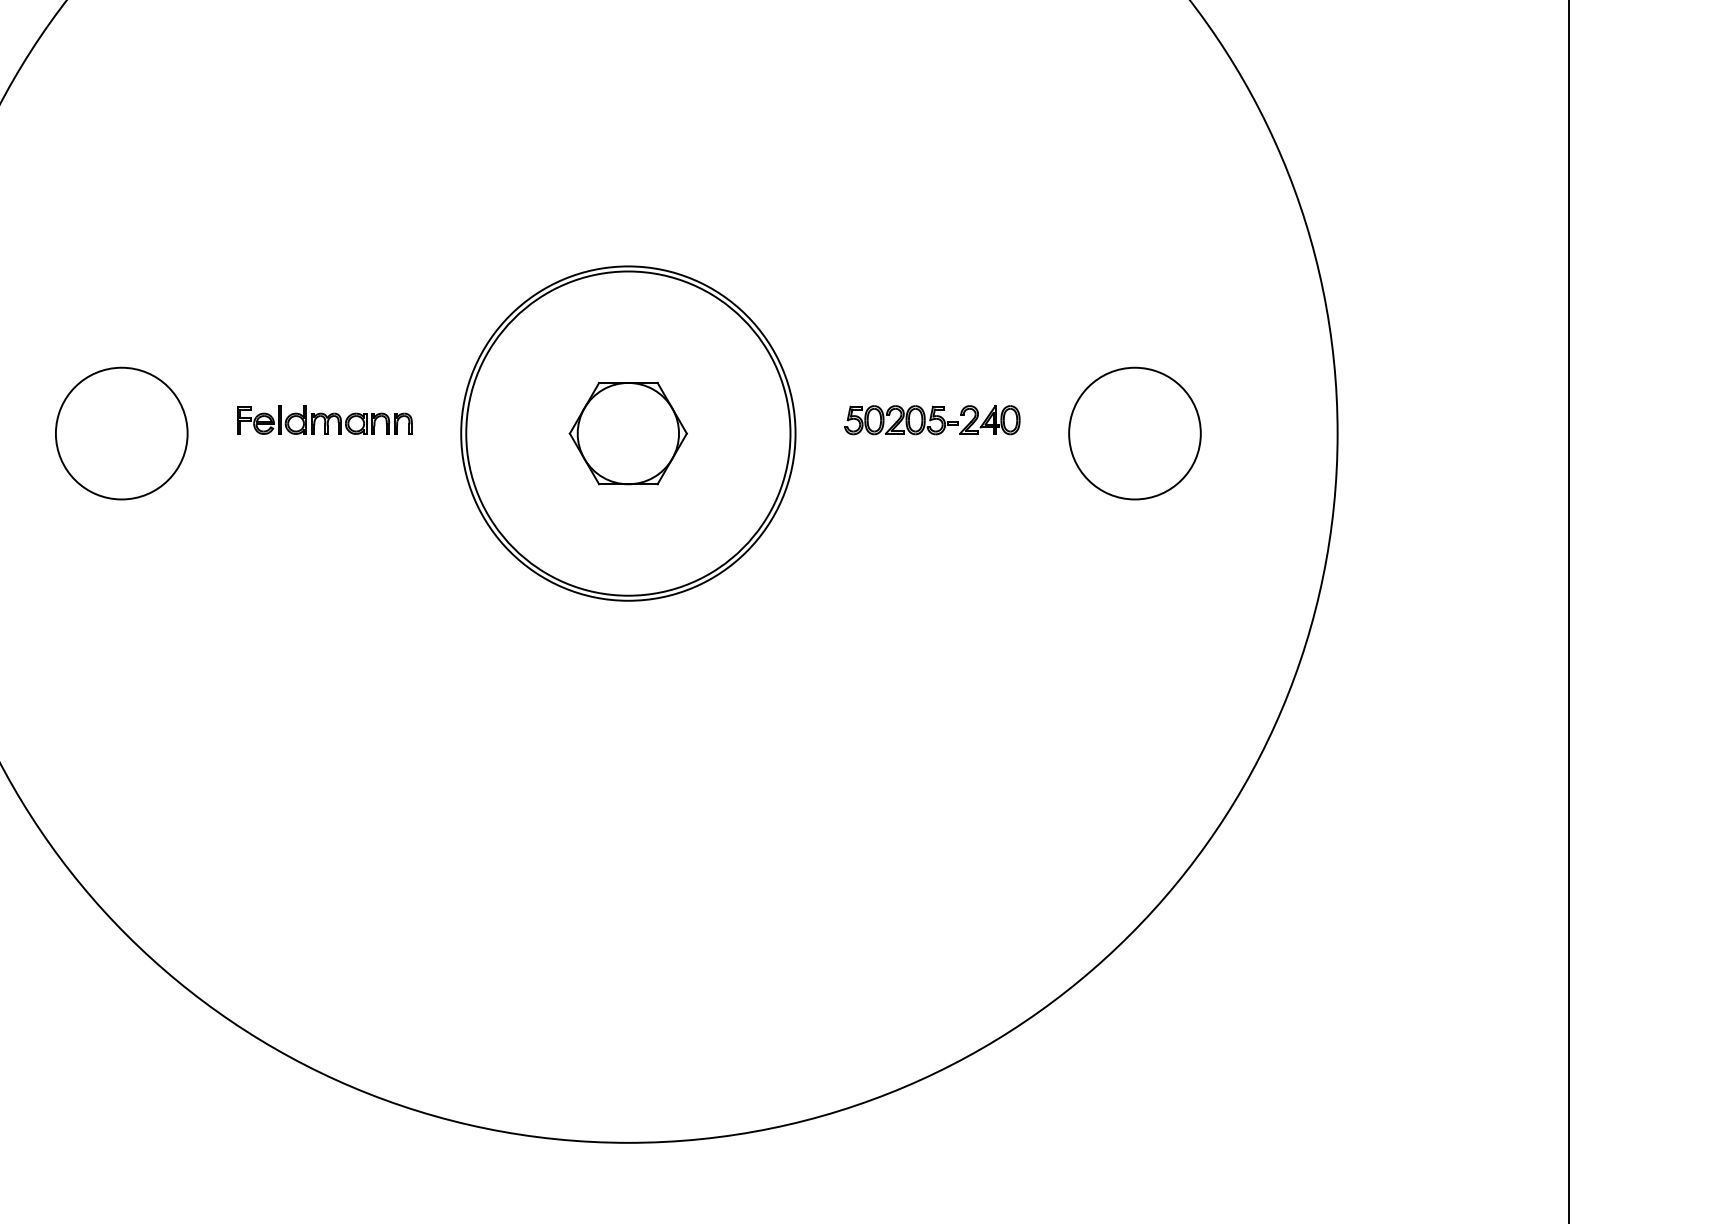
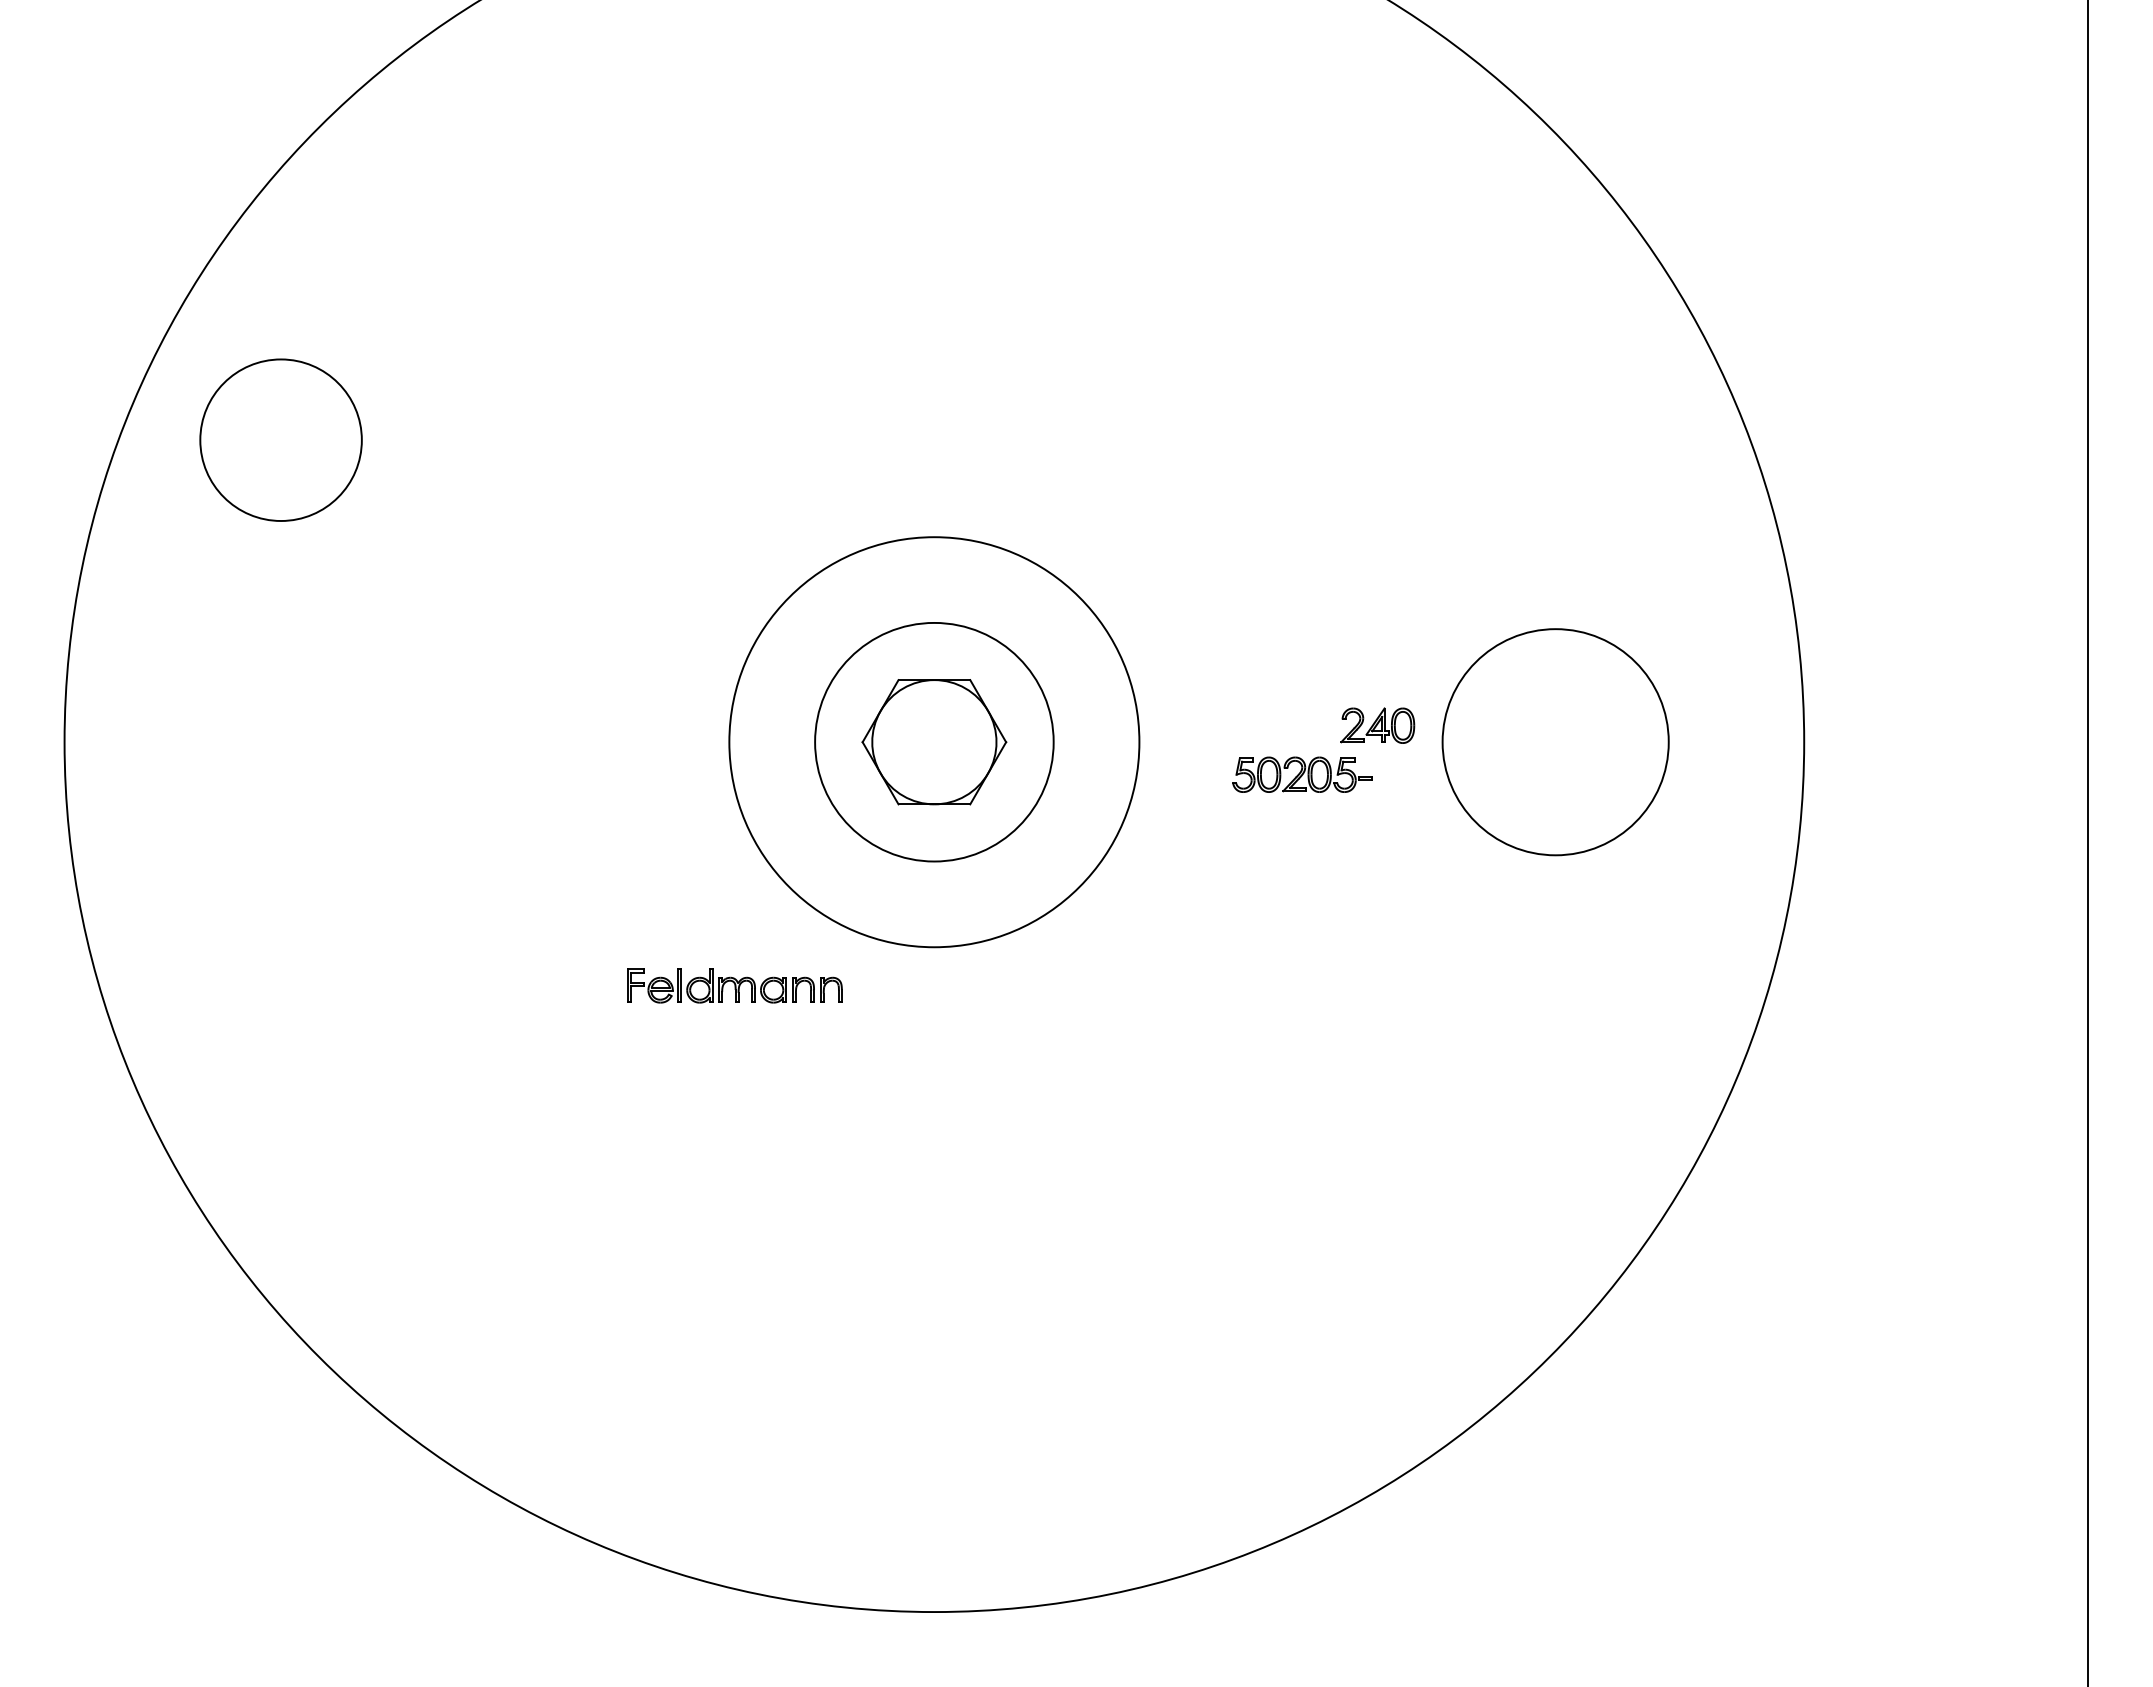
part: (324, 419) -> (734, 985), moved
part: (901, 419) -> (1302, 774), moved
circle: (121, 433) -> (280, 439), moved
circle: (628, 433) -> (934, 742), size x0.6
circle: (1134, 433) -> (1555, 742), size x1.4

